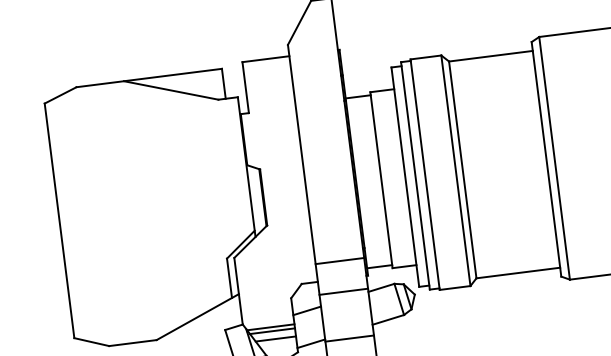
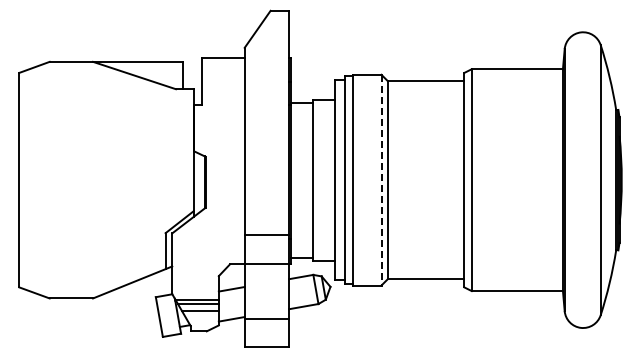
line: (455, 171) -> (381, 180), solid -> dashed
line: (339, 261) -> (266, 235), moved
line: (343, 292) -> (266, 264), moved

